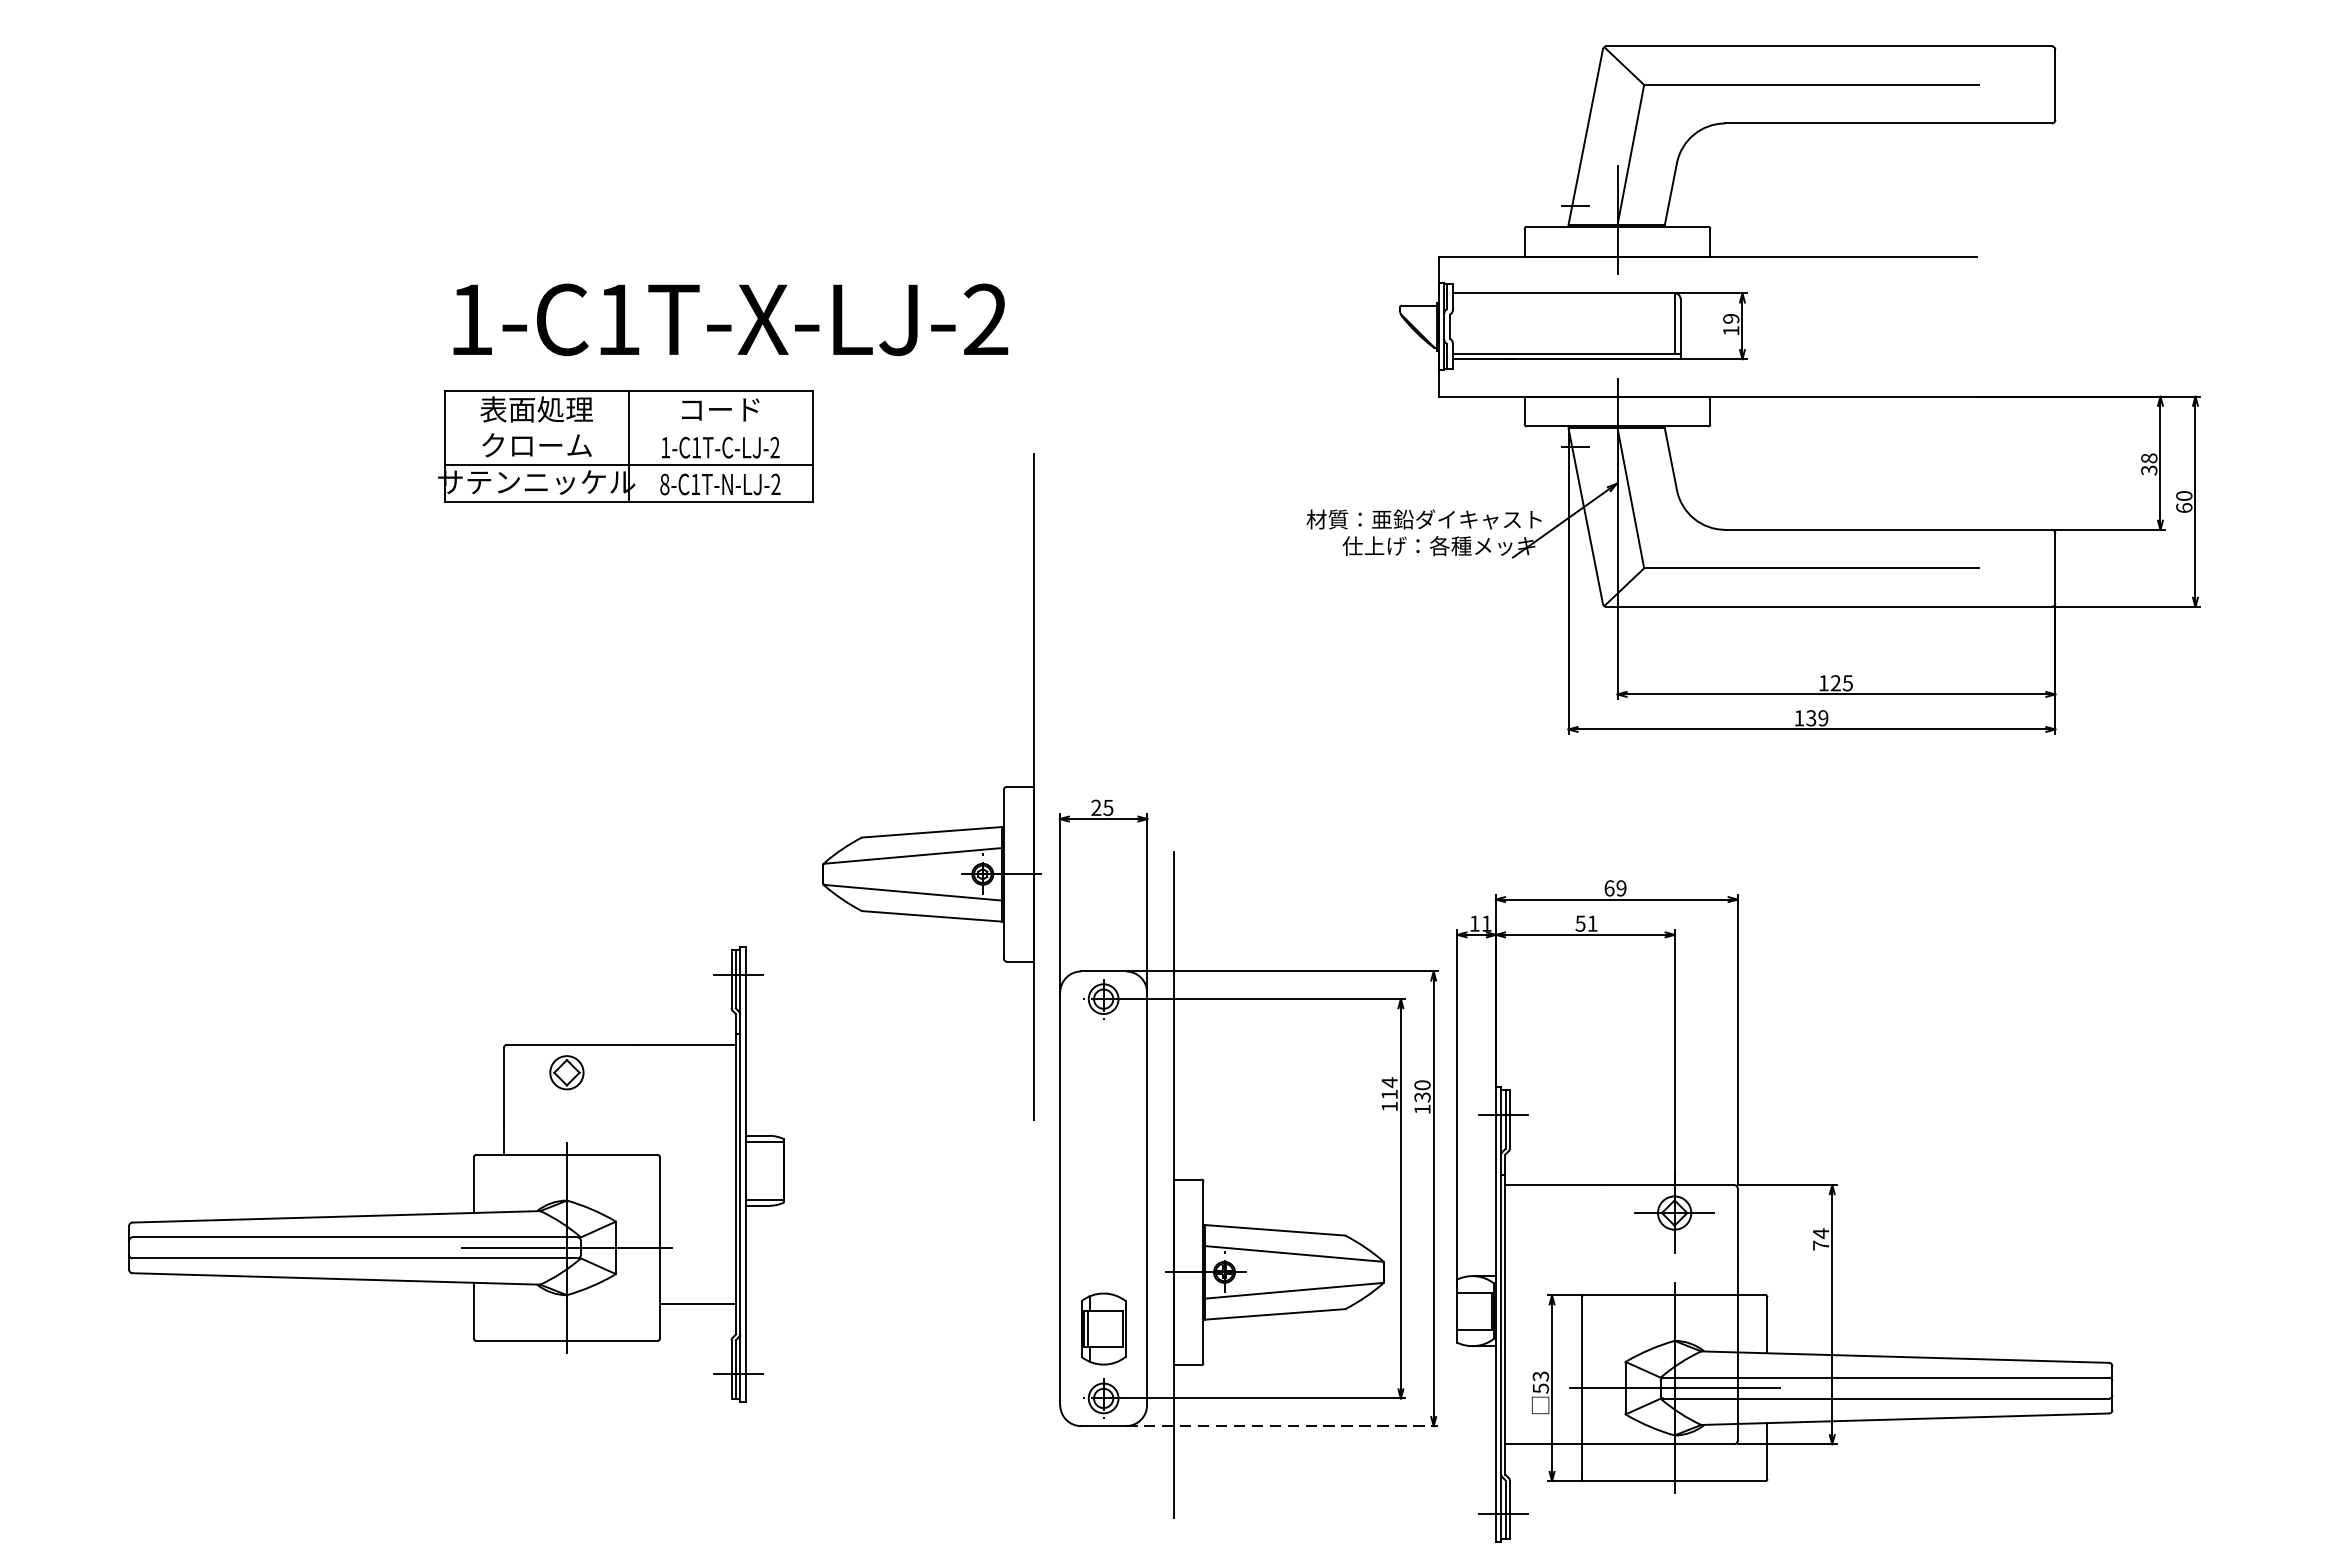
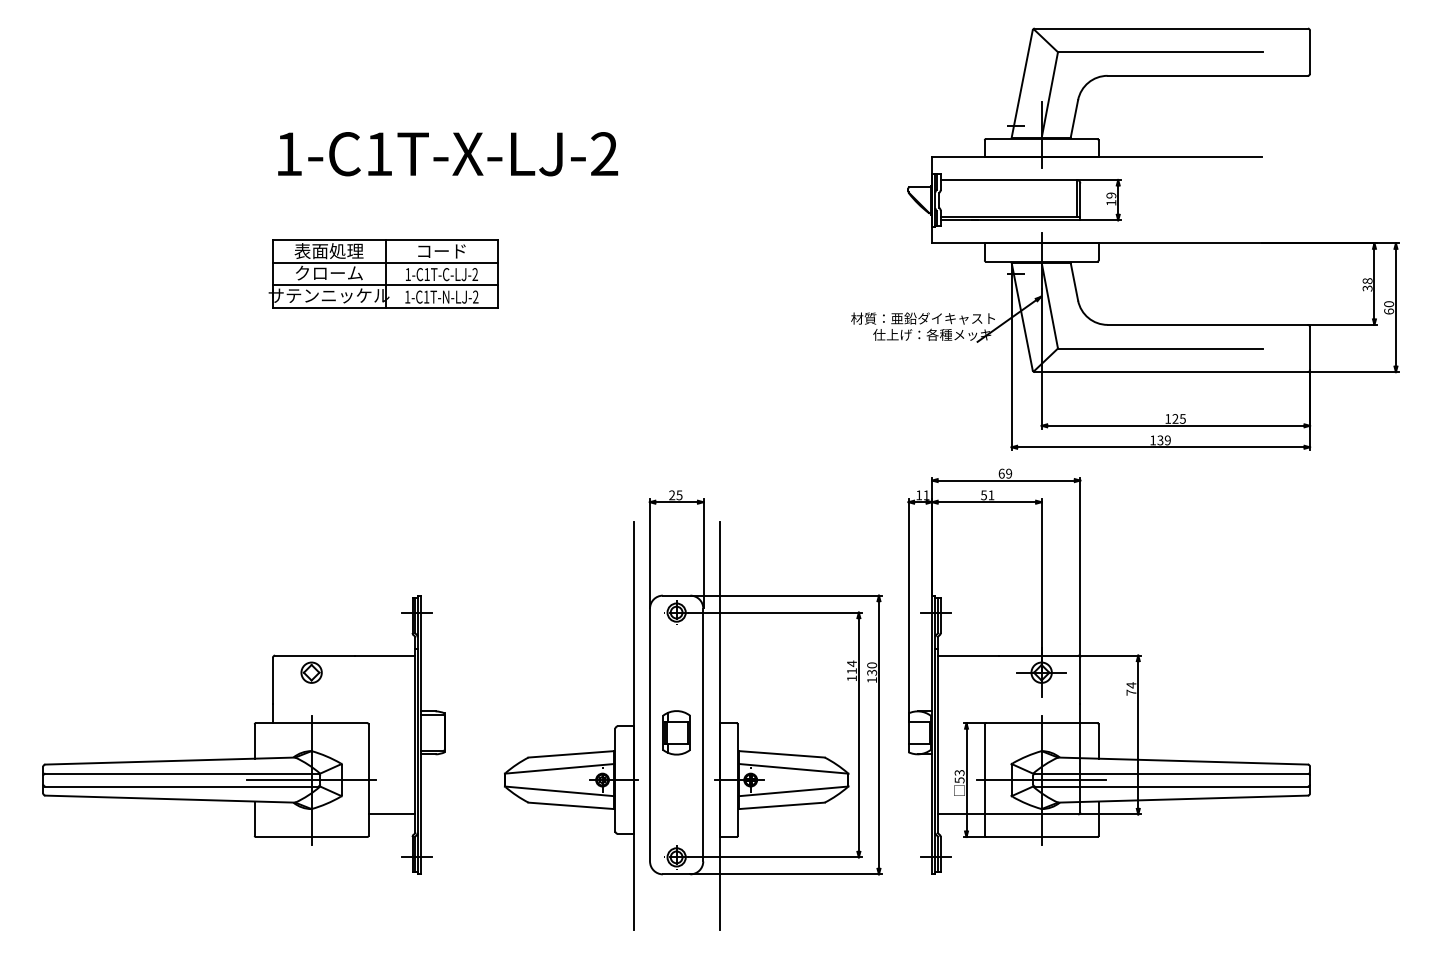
text: (731, 320) -> (448, 154), moved
part: (1754, 388) -> (1125, 238), moved
line: (628, 428) -> (385, 262), added
text: (664, 483) -> (407, 296), 8-C1T-N-LJ-2 -> 1-C1T-N-LJ-2
part: (943, 829) -> (578, 752), moved
part: (473, 1173) -> (254, 734), moved
part: (1783, 1211) -> (1108, 671), moved
part: (1103, 1328) -> (676, 732), moved
line: (1282, 1426) -> (786, 874), dashed -> solid

